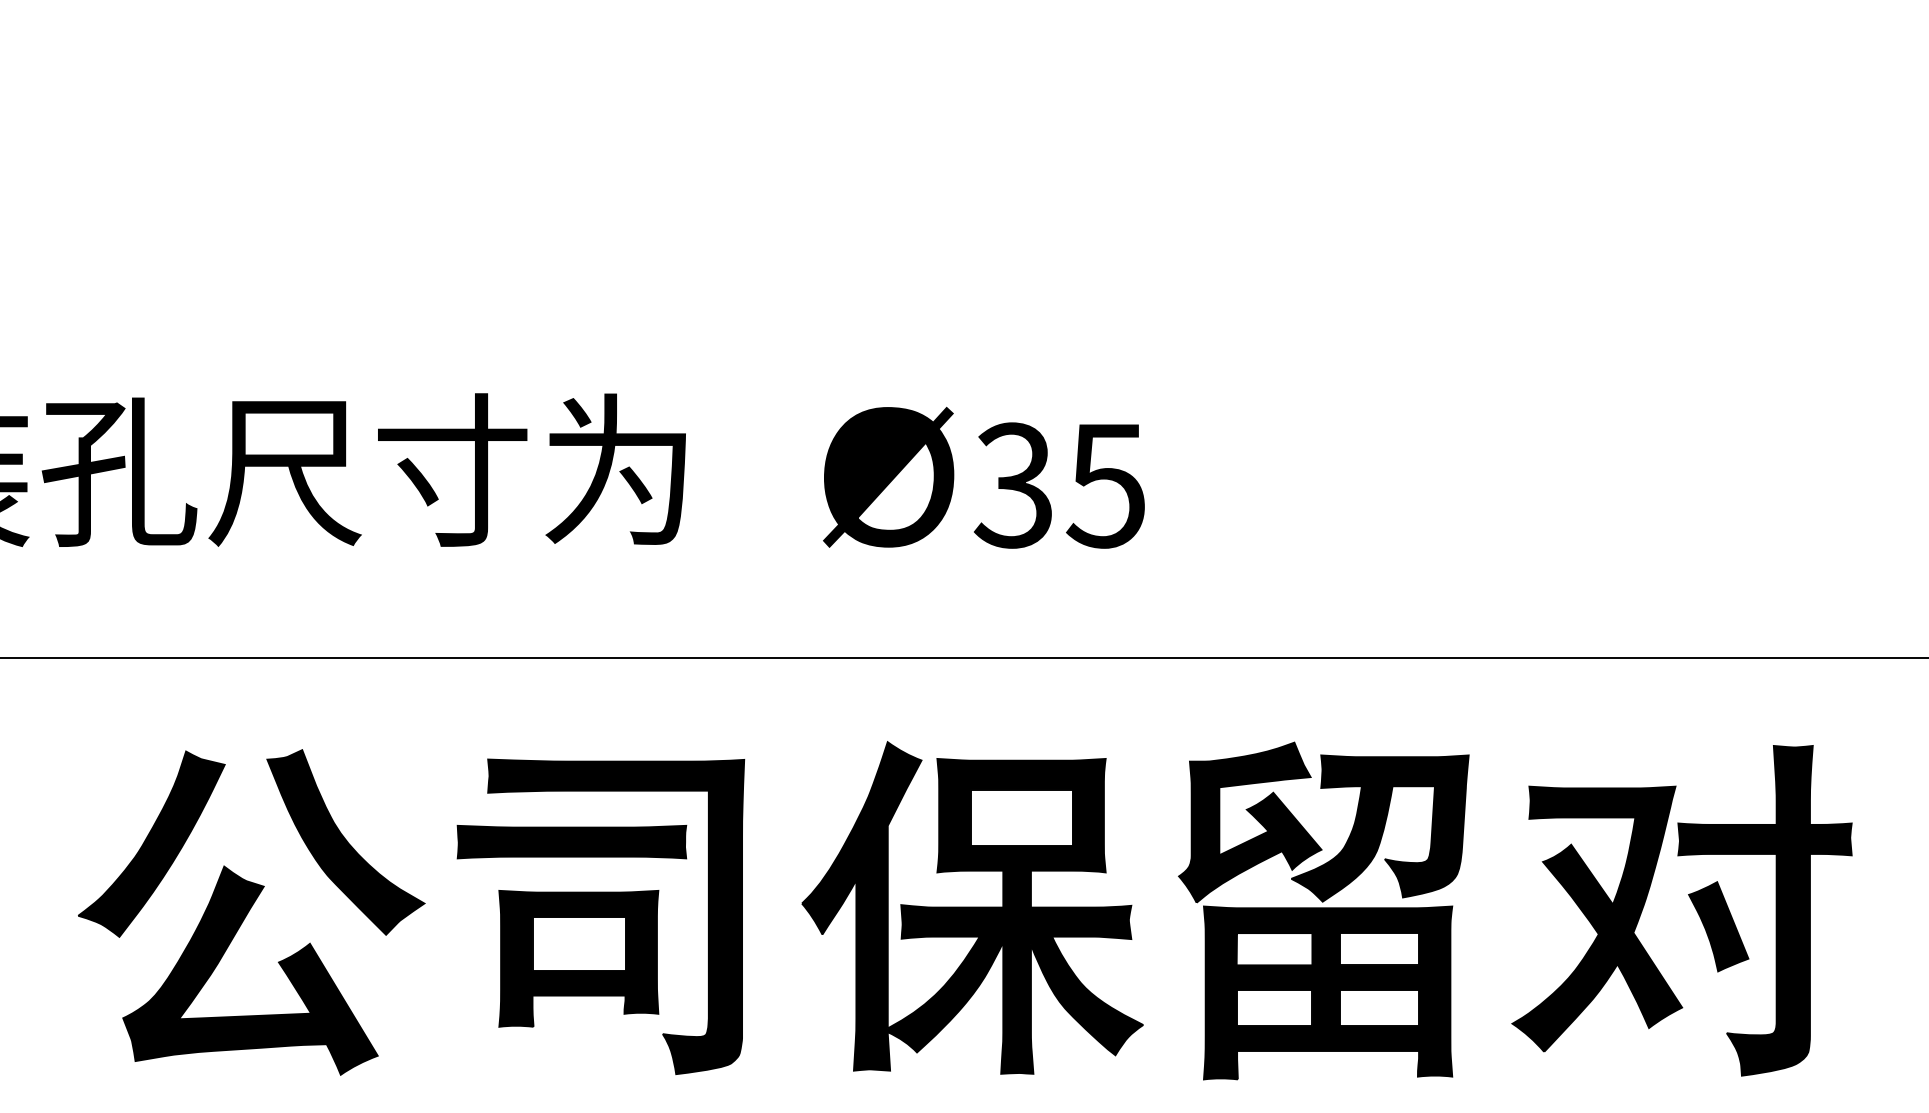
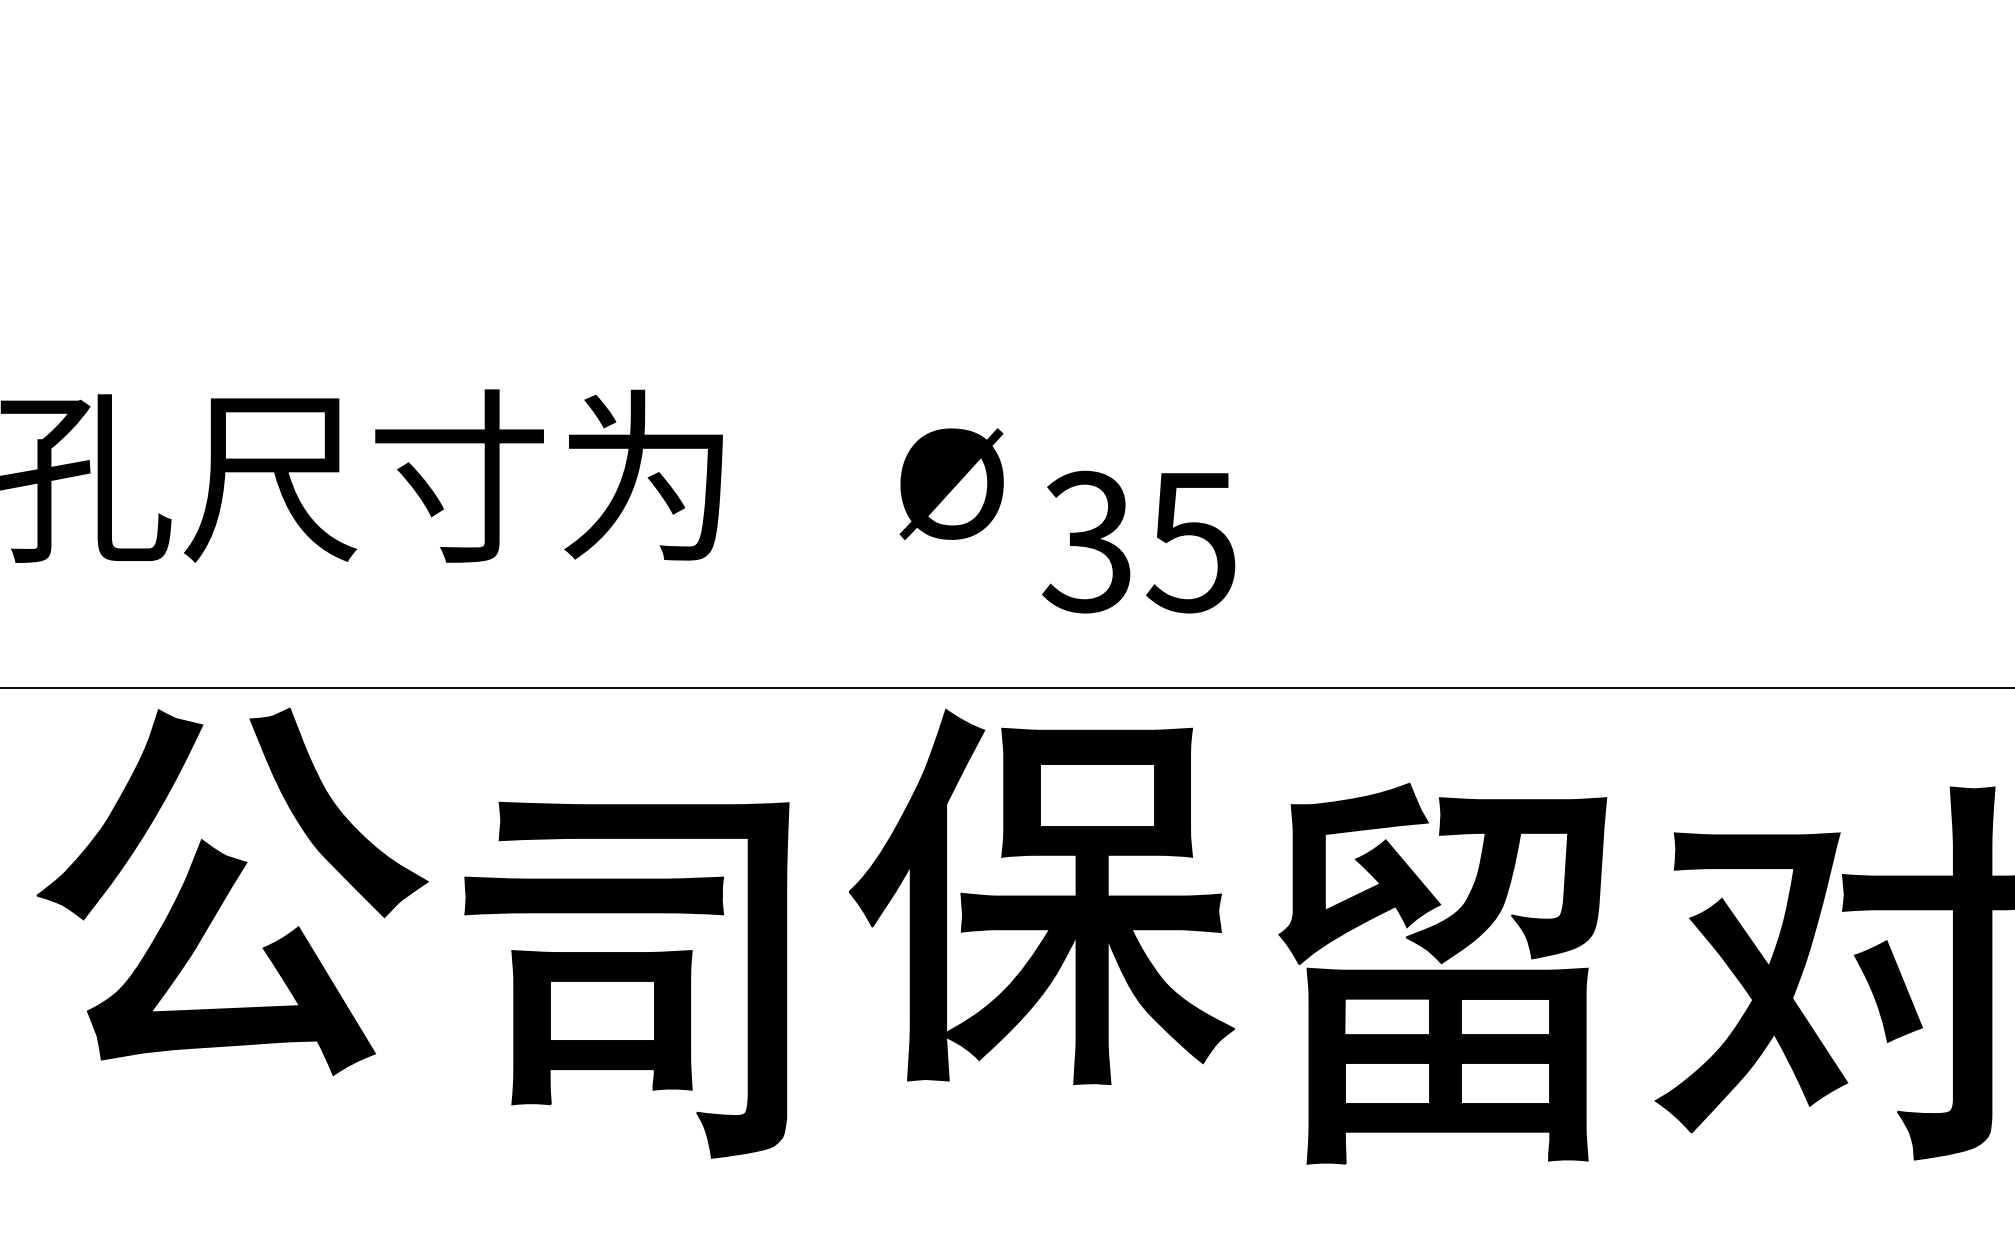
part: (888, 476) -> (951, 483), size x0.7
text: (1059, 485) -> (1138, 542), moved
part: (972, 907) -> (1041, 896), moved
part: (251, 912) -> (232, 891), moved

